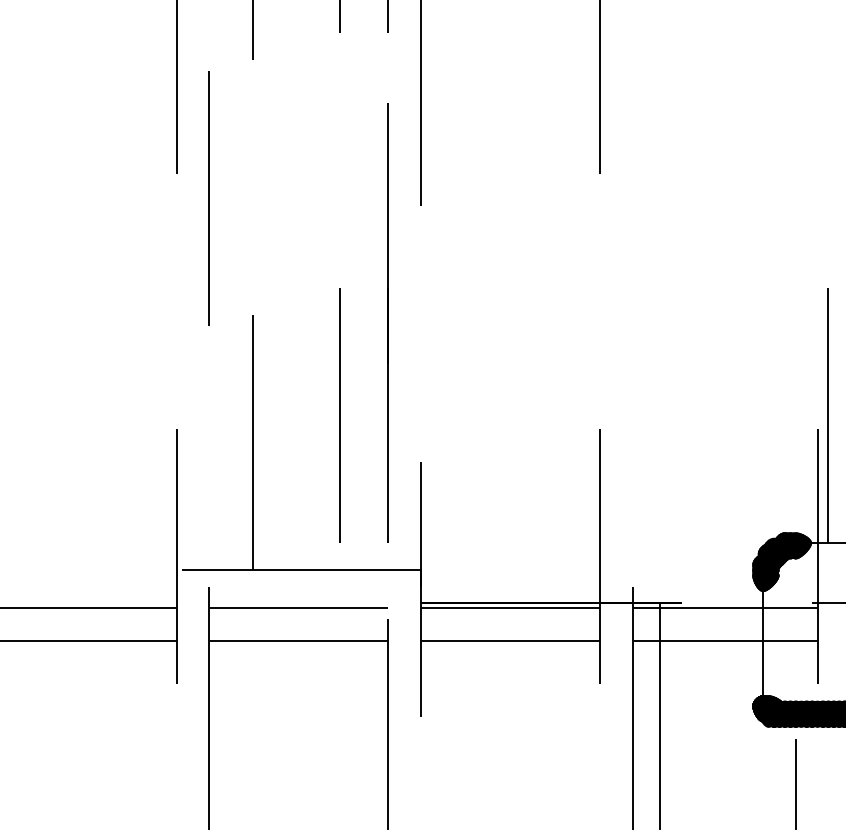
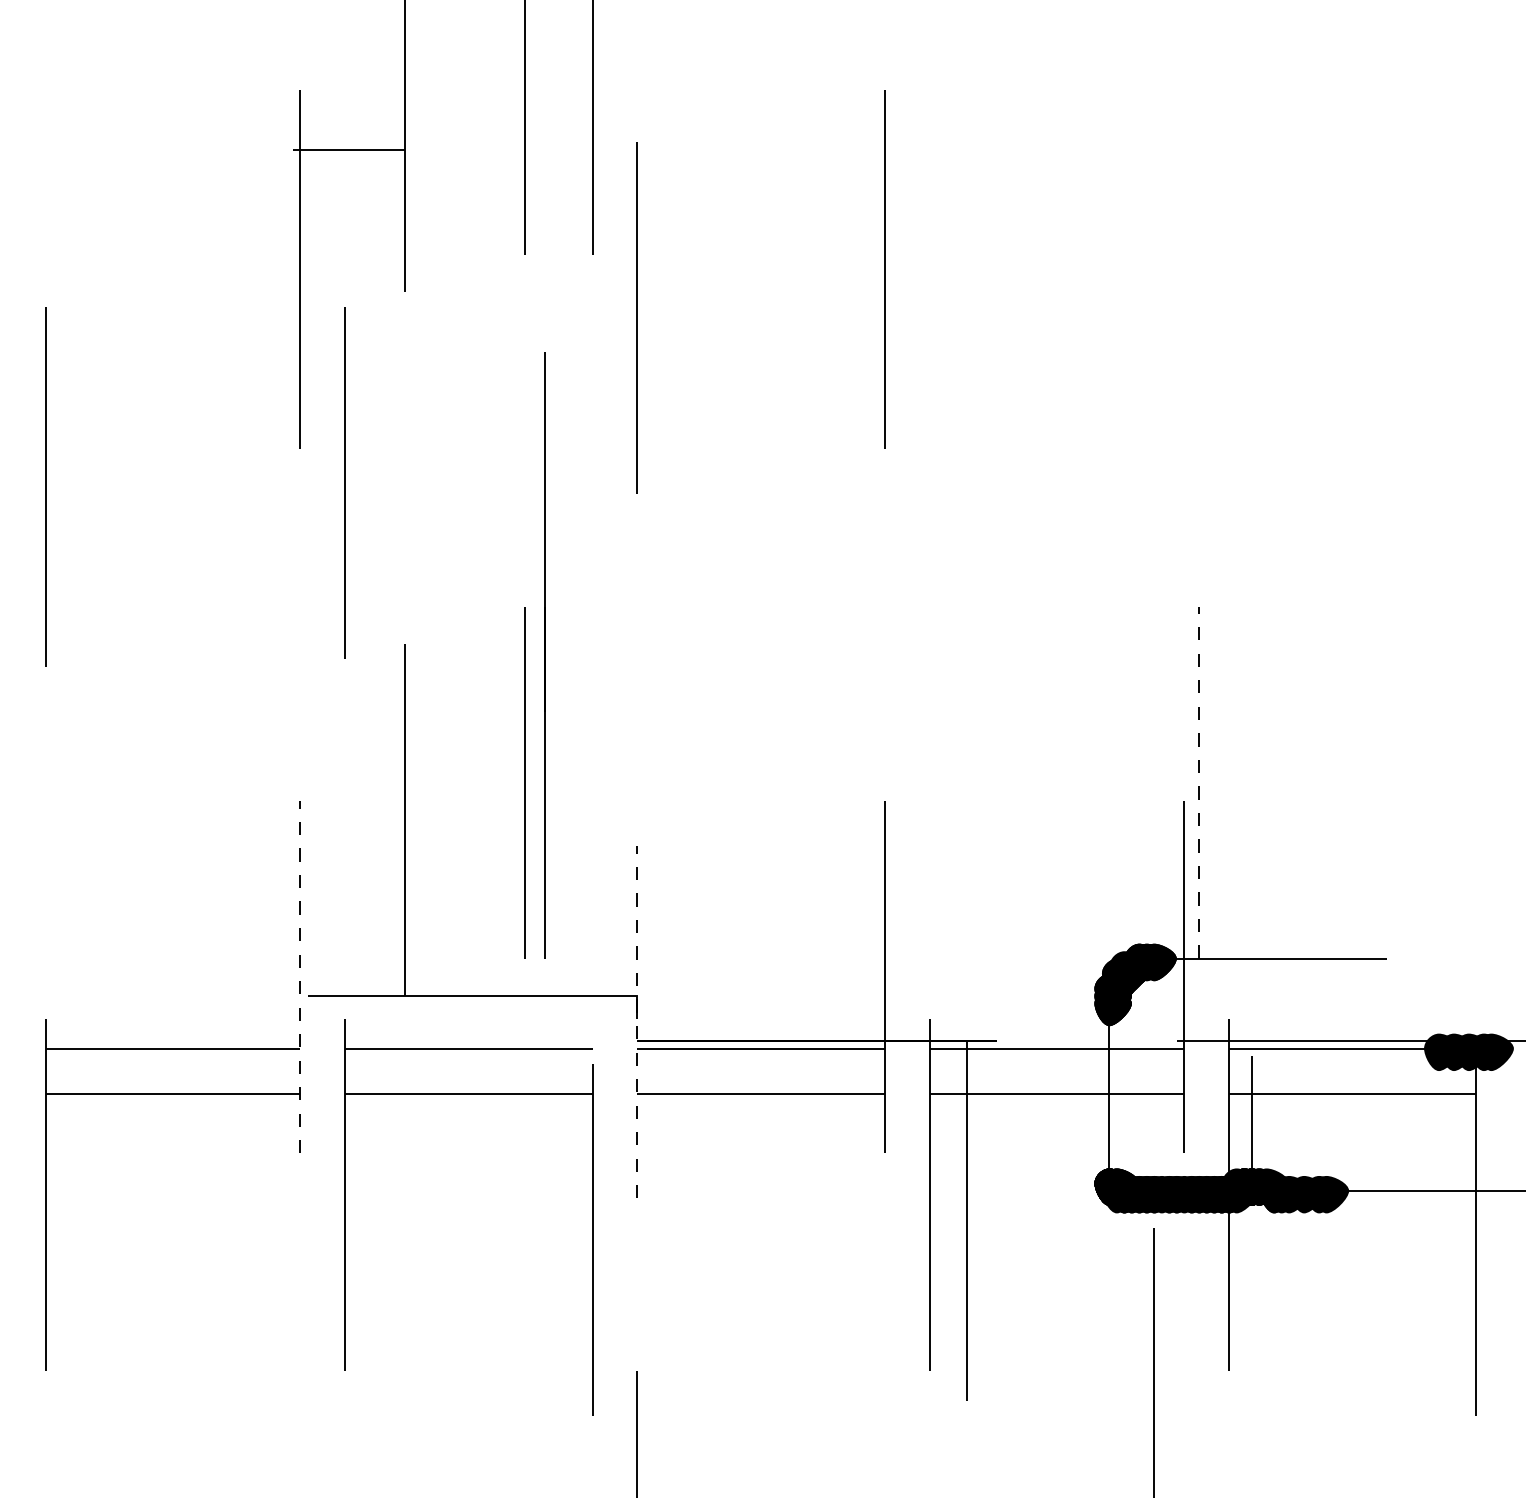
line: (388, 323) -> (544, 655), moved
line: (828, 415) -> (1199, 782), solid -> dashed
line: (176, 556) -> (300, 977), solid -> dashed
line: (420, 588) -> (637, 1021), solid -> dashed

